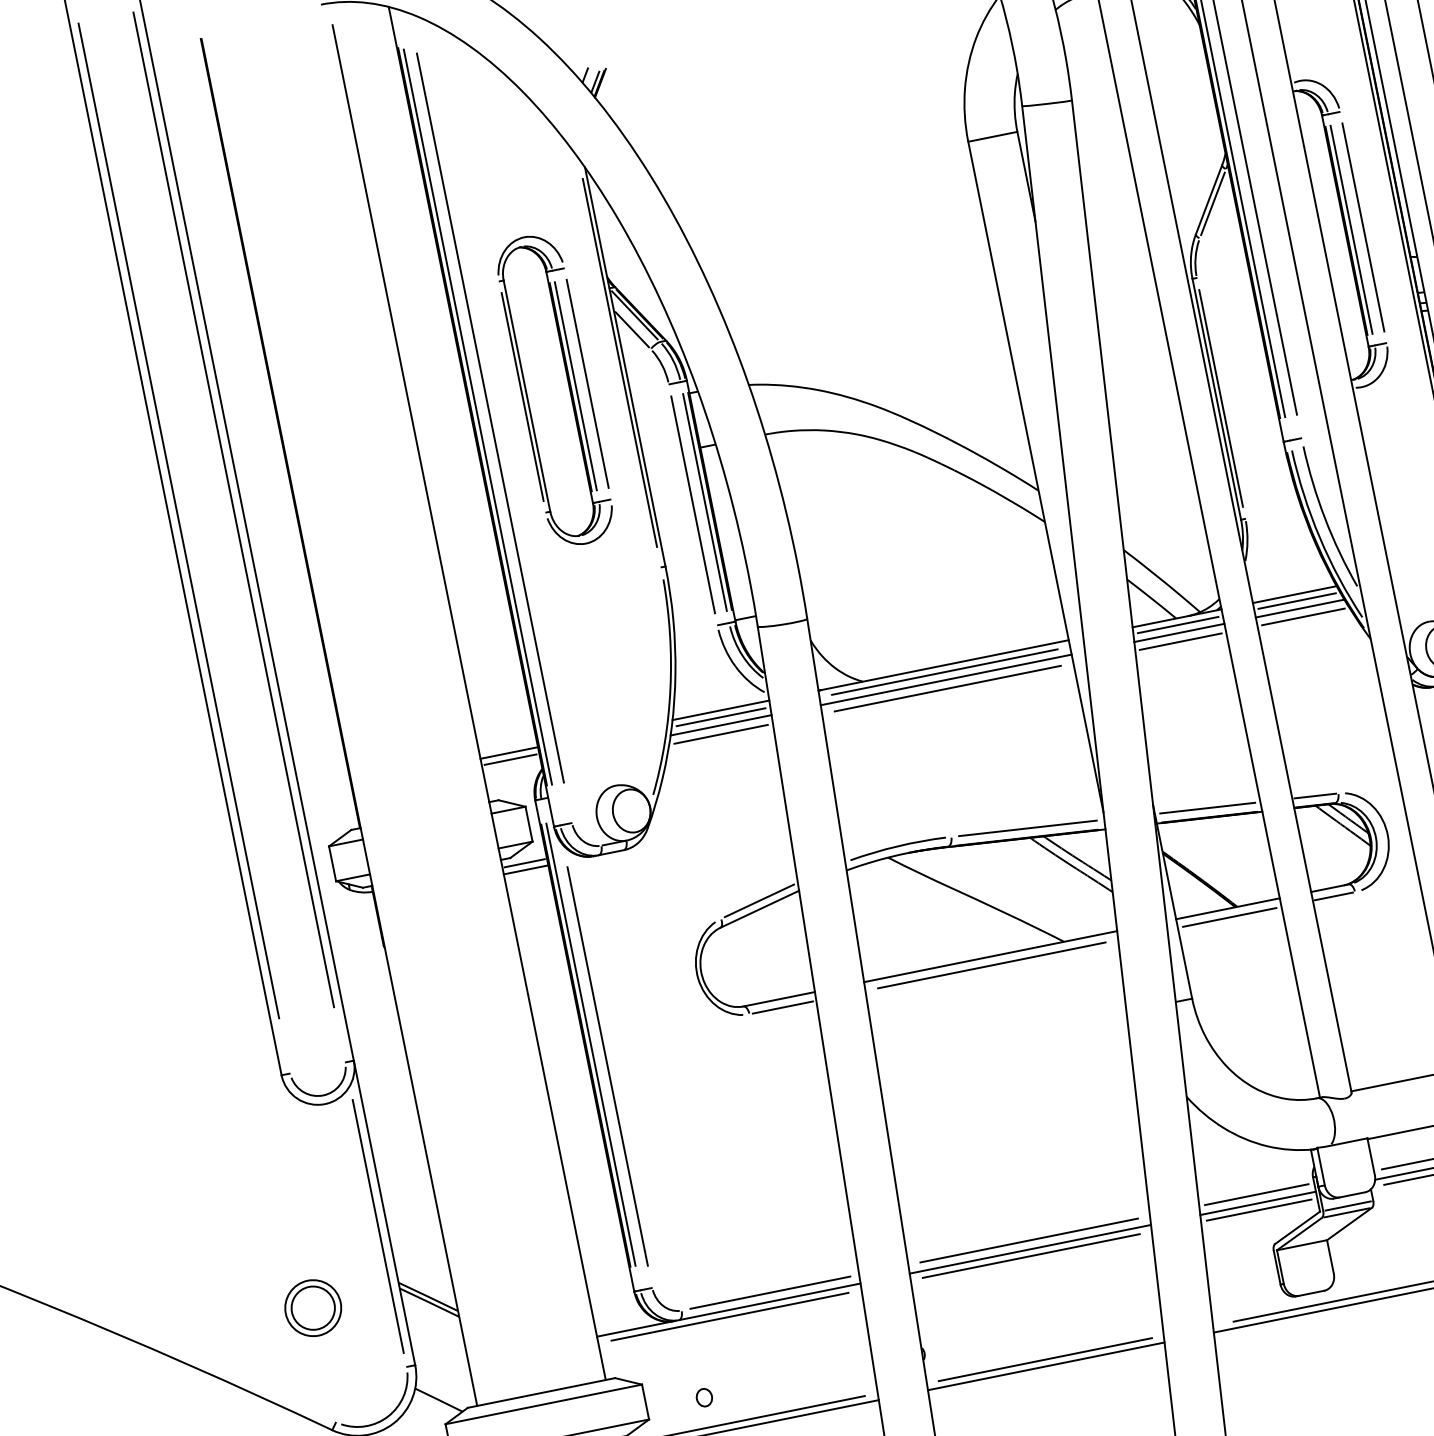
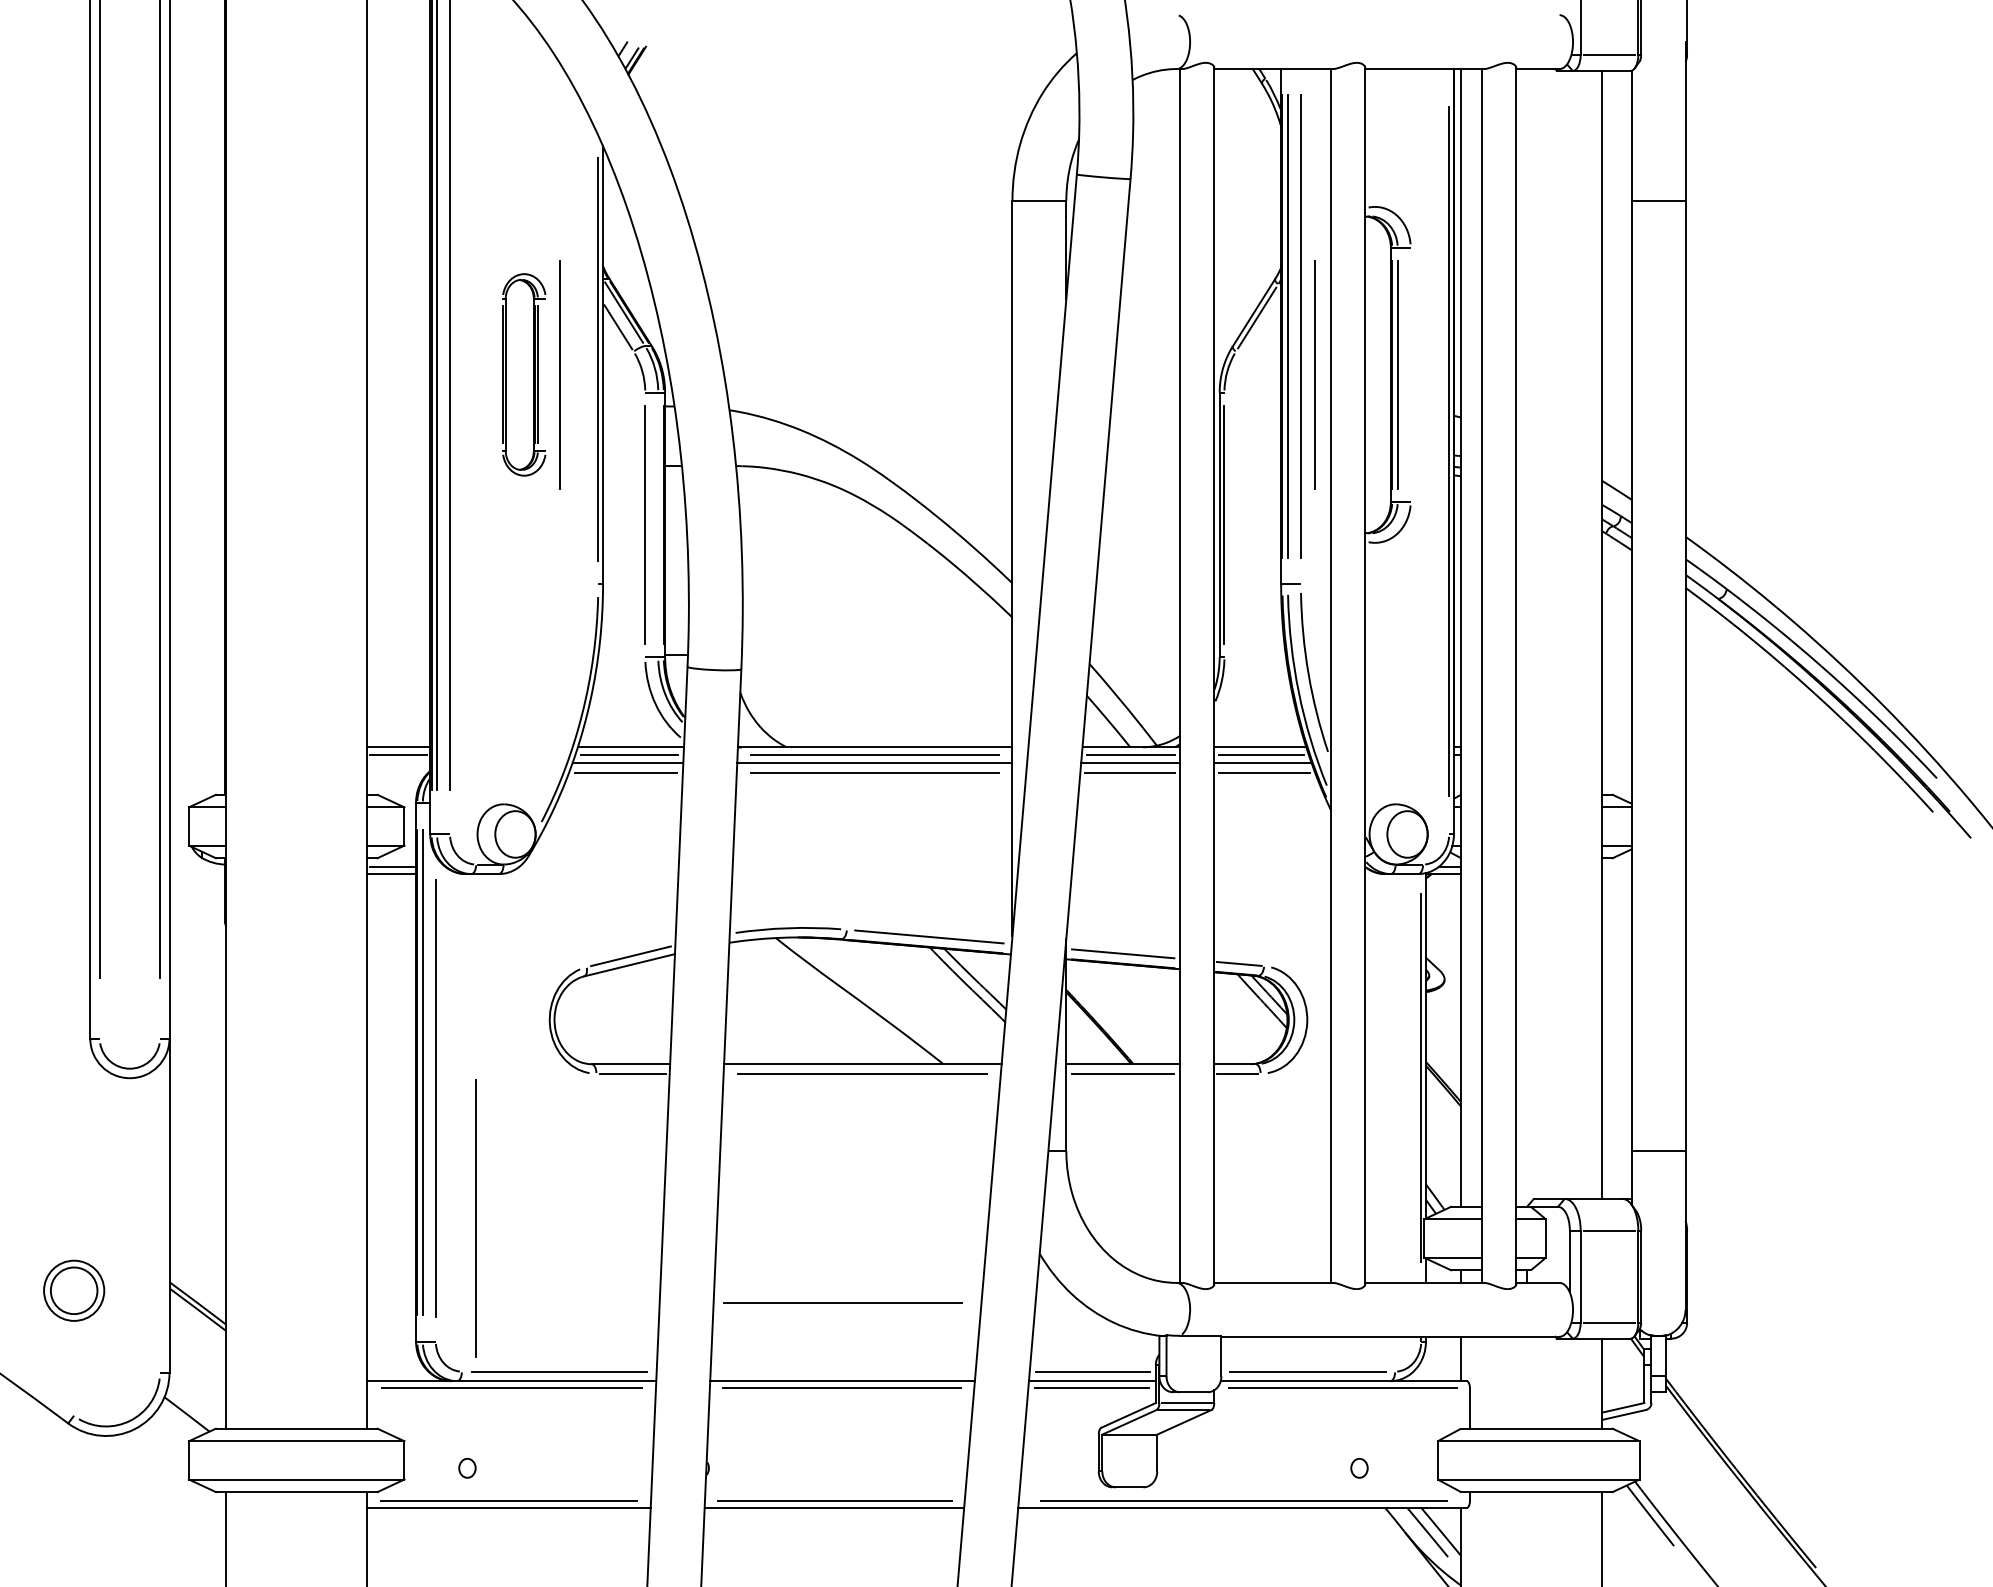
line: (1363, 227) -> (1314, 374), moved
part: (555, 390) -> (524, 374), size x0.6
line: (705, 502) -> (658, 524), removed
line: (377, 1226) -> (475, 1218), moved
line: (1028, 1240) -> (842, 1302), moved

